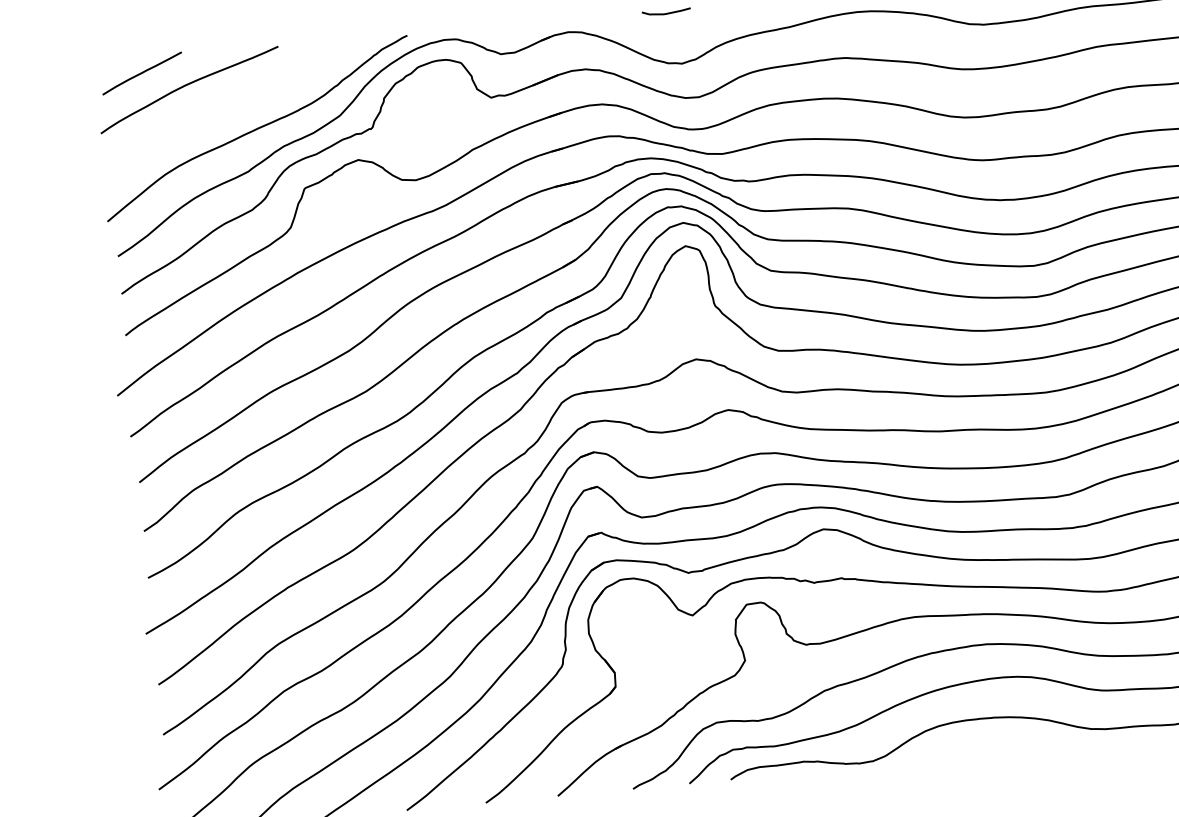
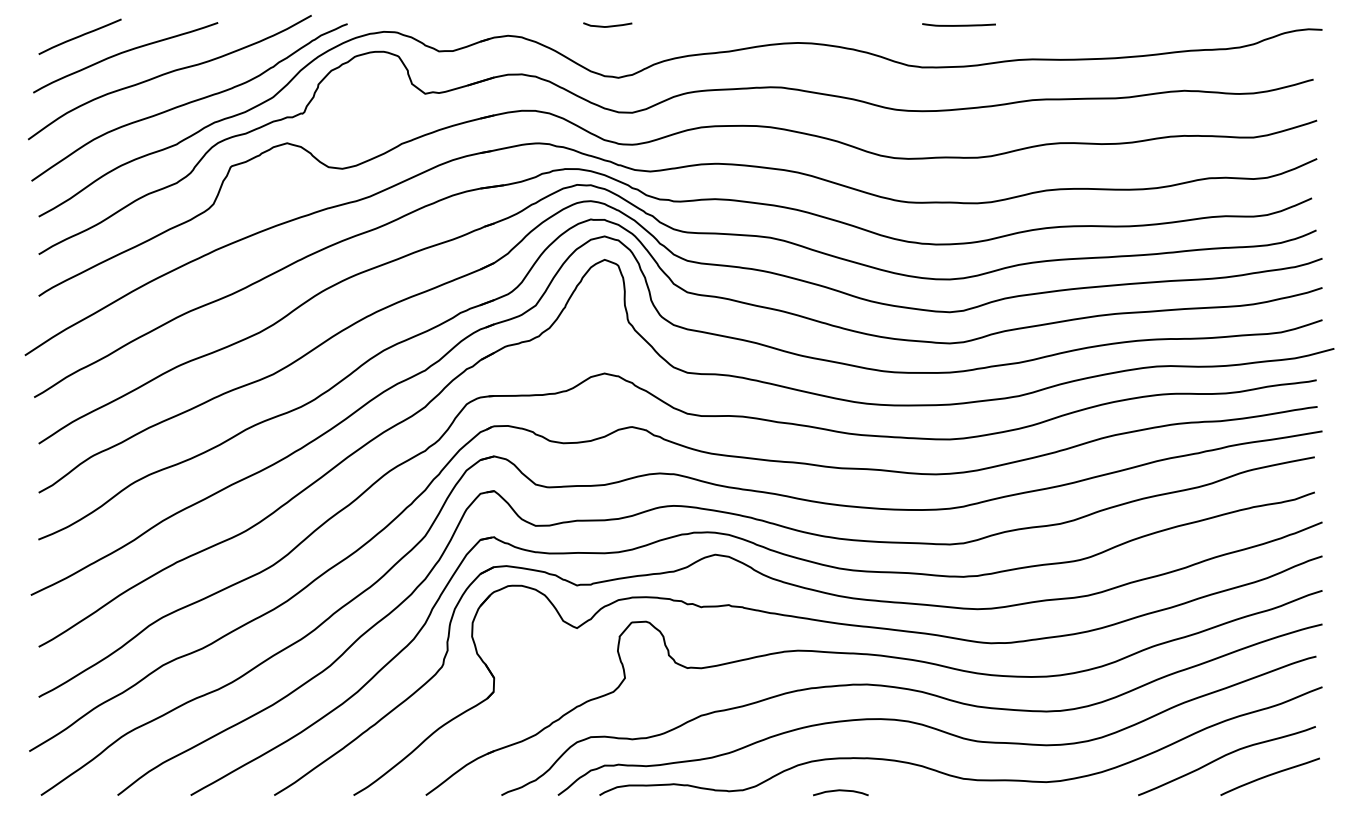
curve: (232, 102) -> (167, 74), added
curve: (970, 753) -> (840, 791), added

